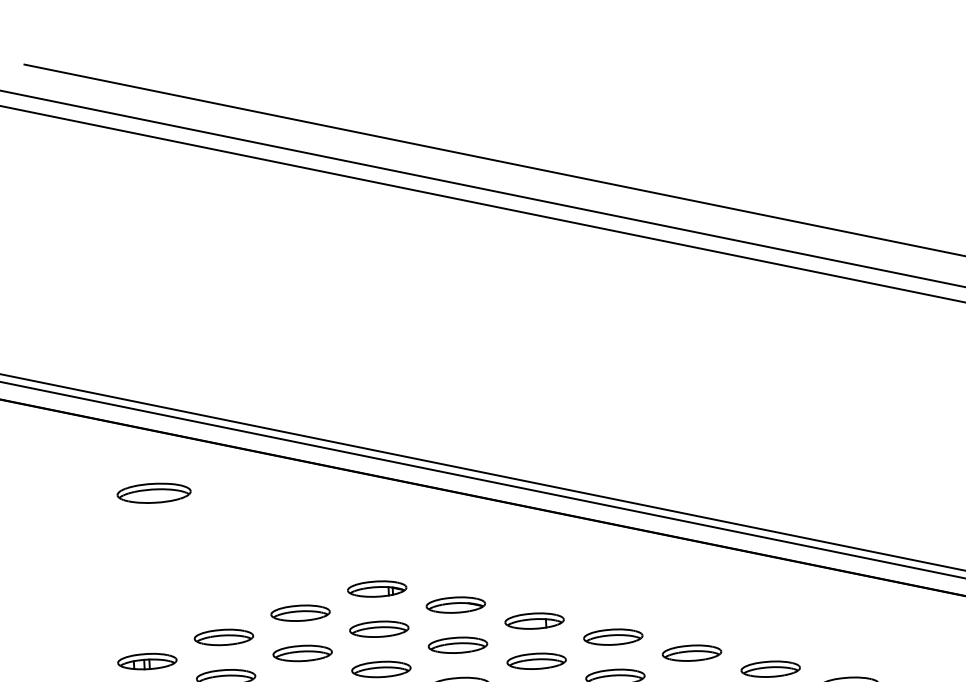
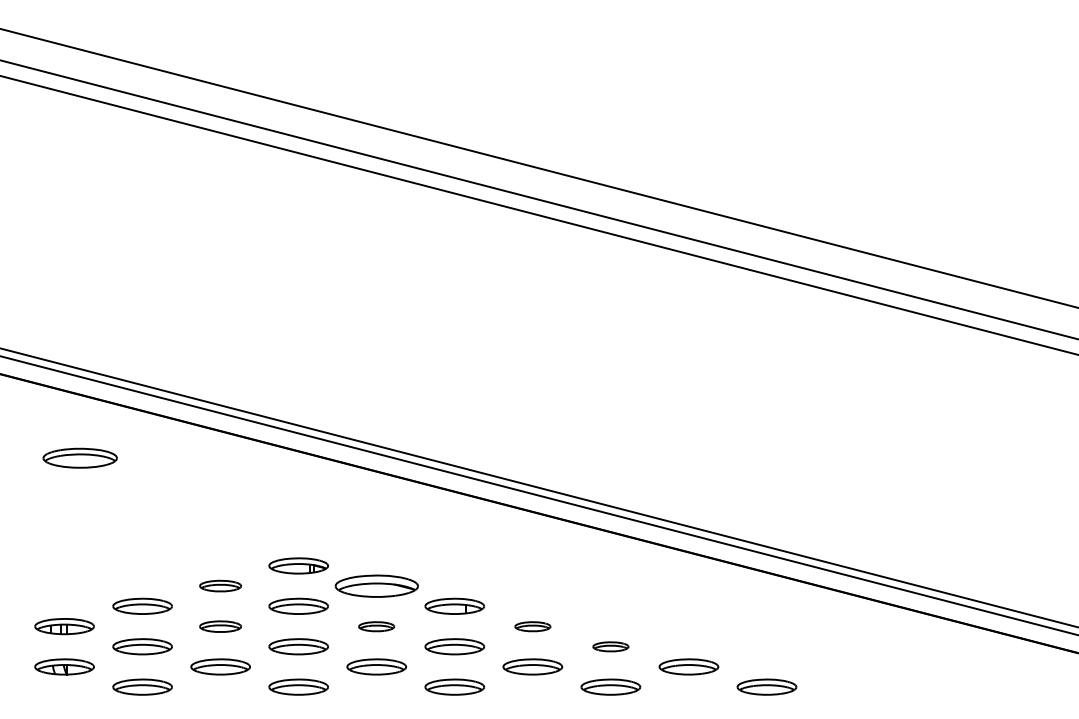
part: (455, 604) -> (376, 585), size x1.4
part: (300, 612) -> (220, 585), size x0.7
part: (612, 637) -> (532, 626), size x0.6
part: (457, 645) -> (376, 626), size x0.6
part: (691, 652) -> (610, 646), size x0.6
part: (302, 653) -> (220, 626), size x0.7

